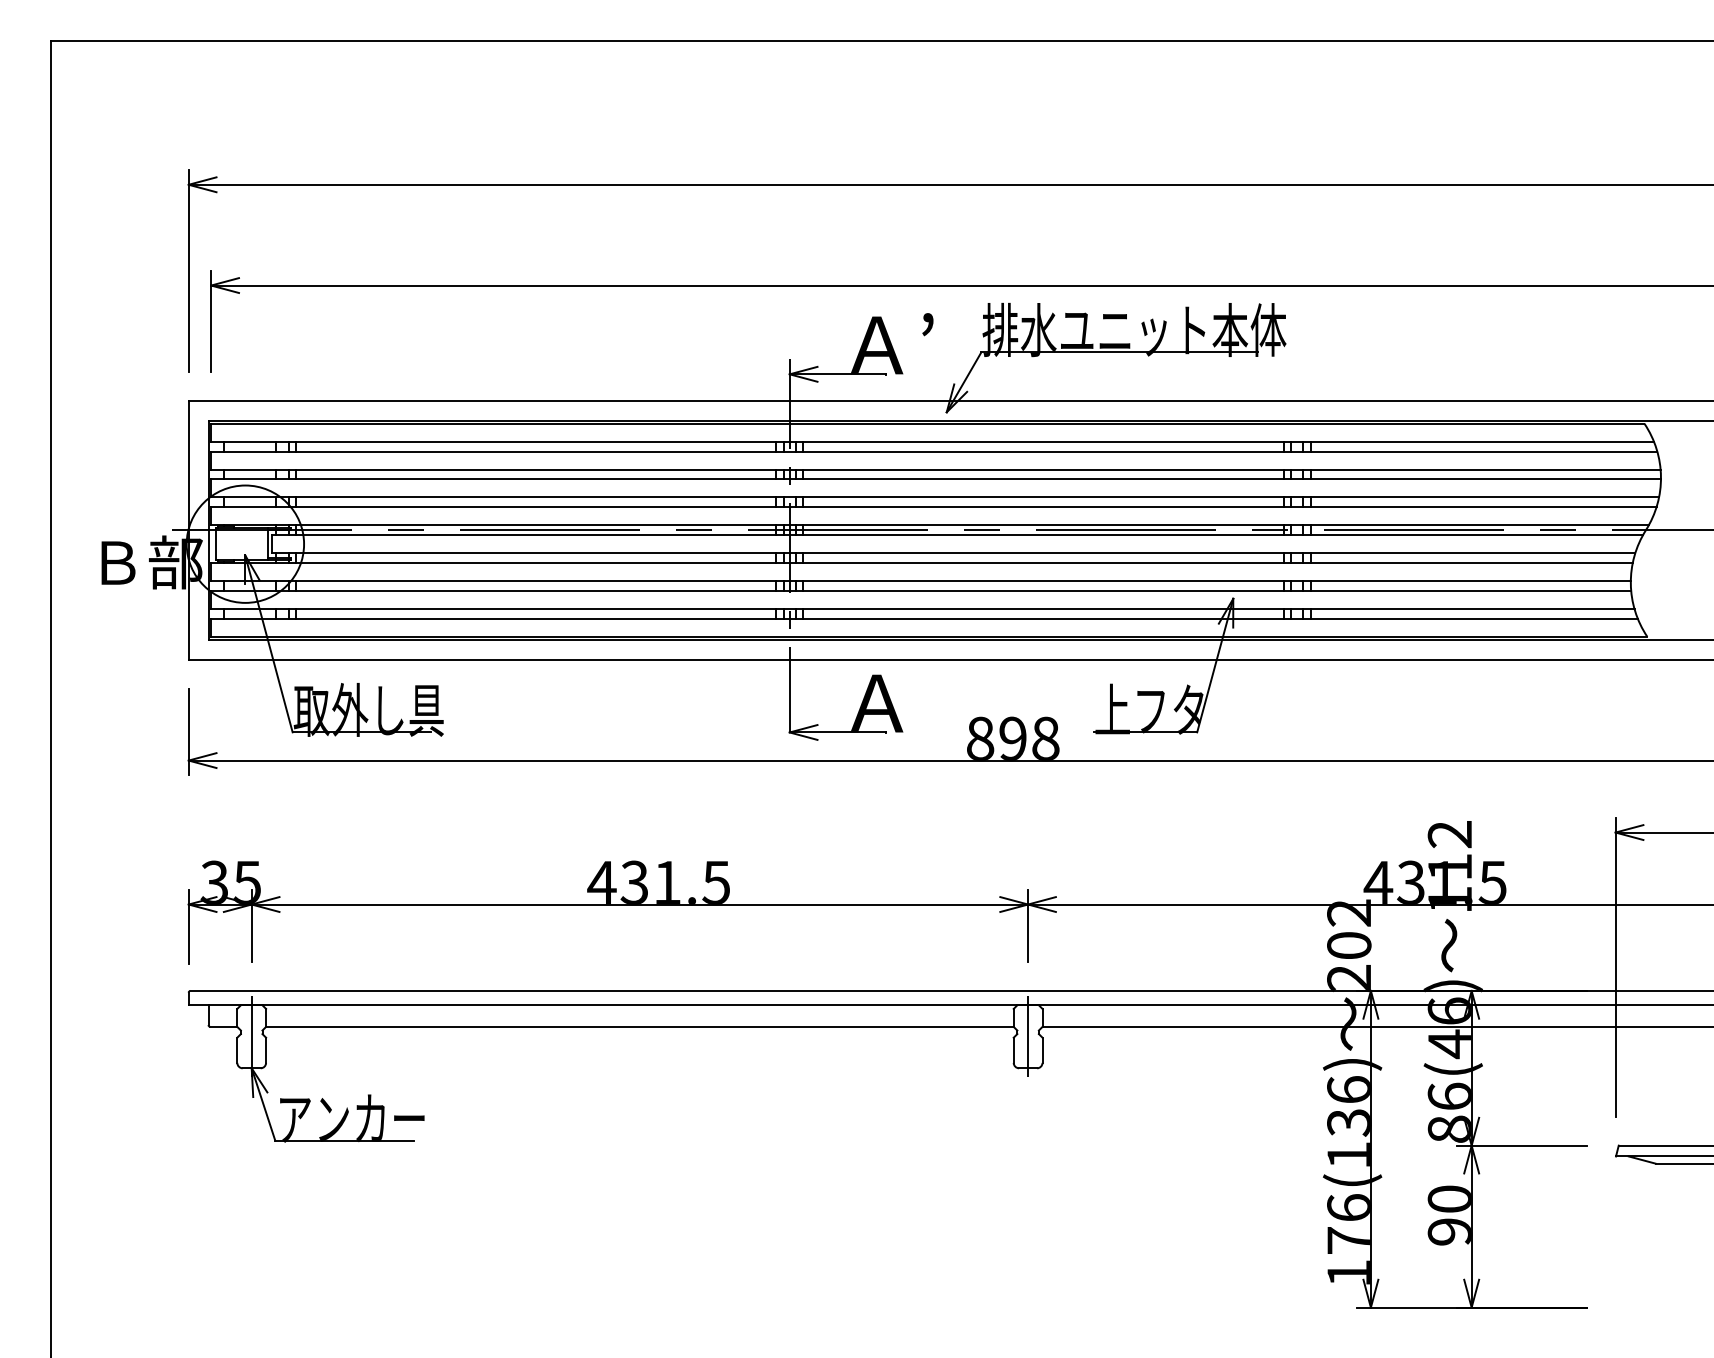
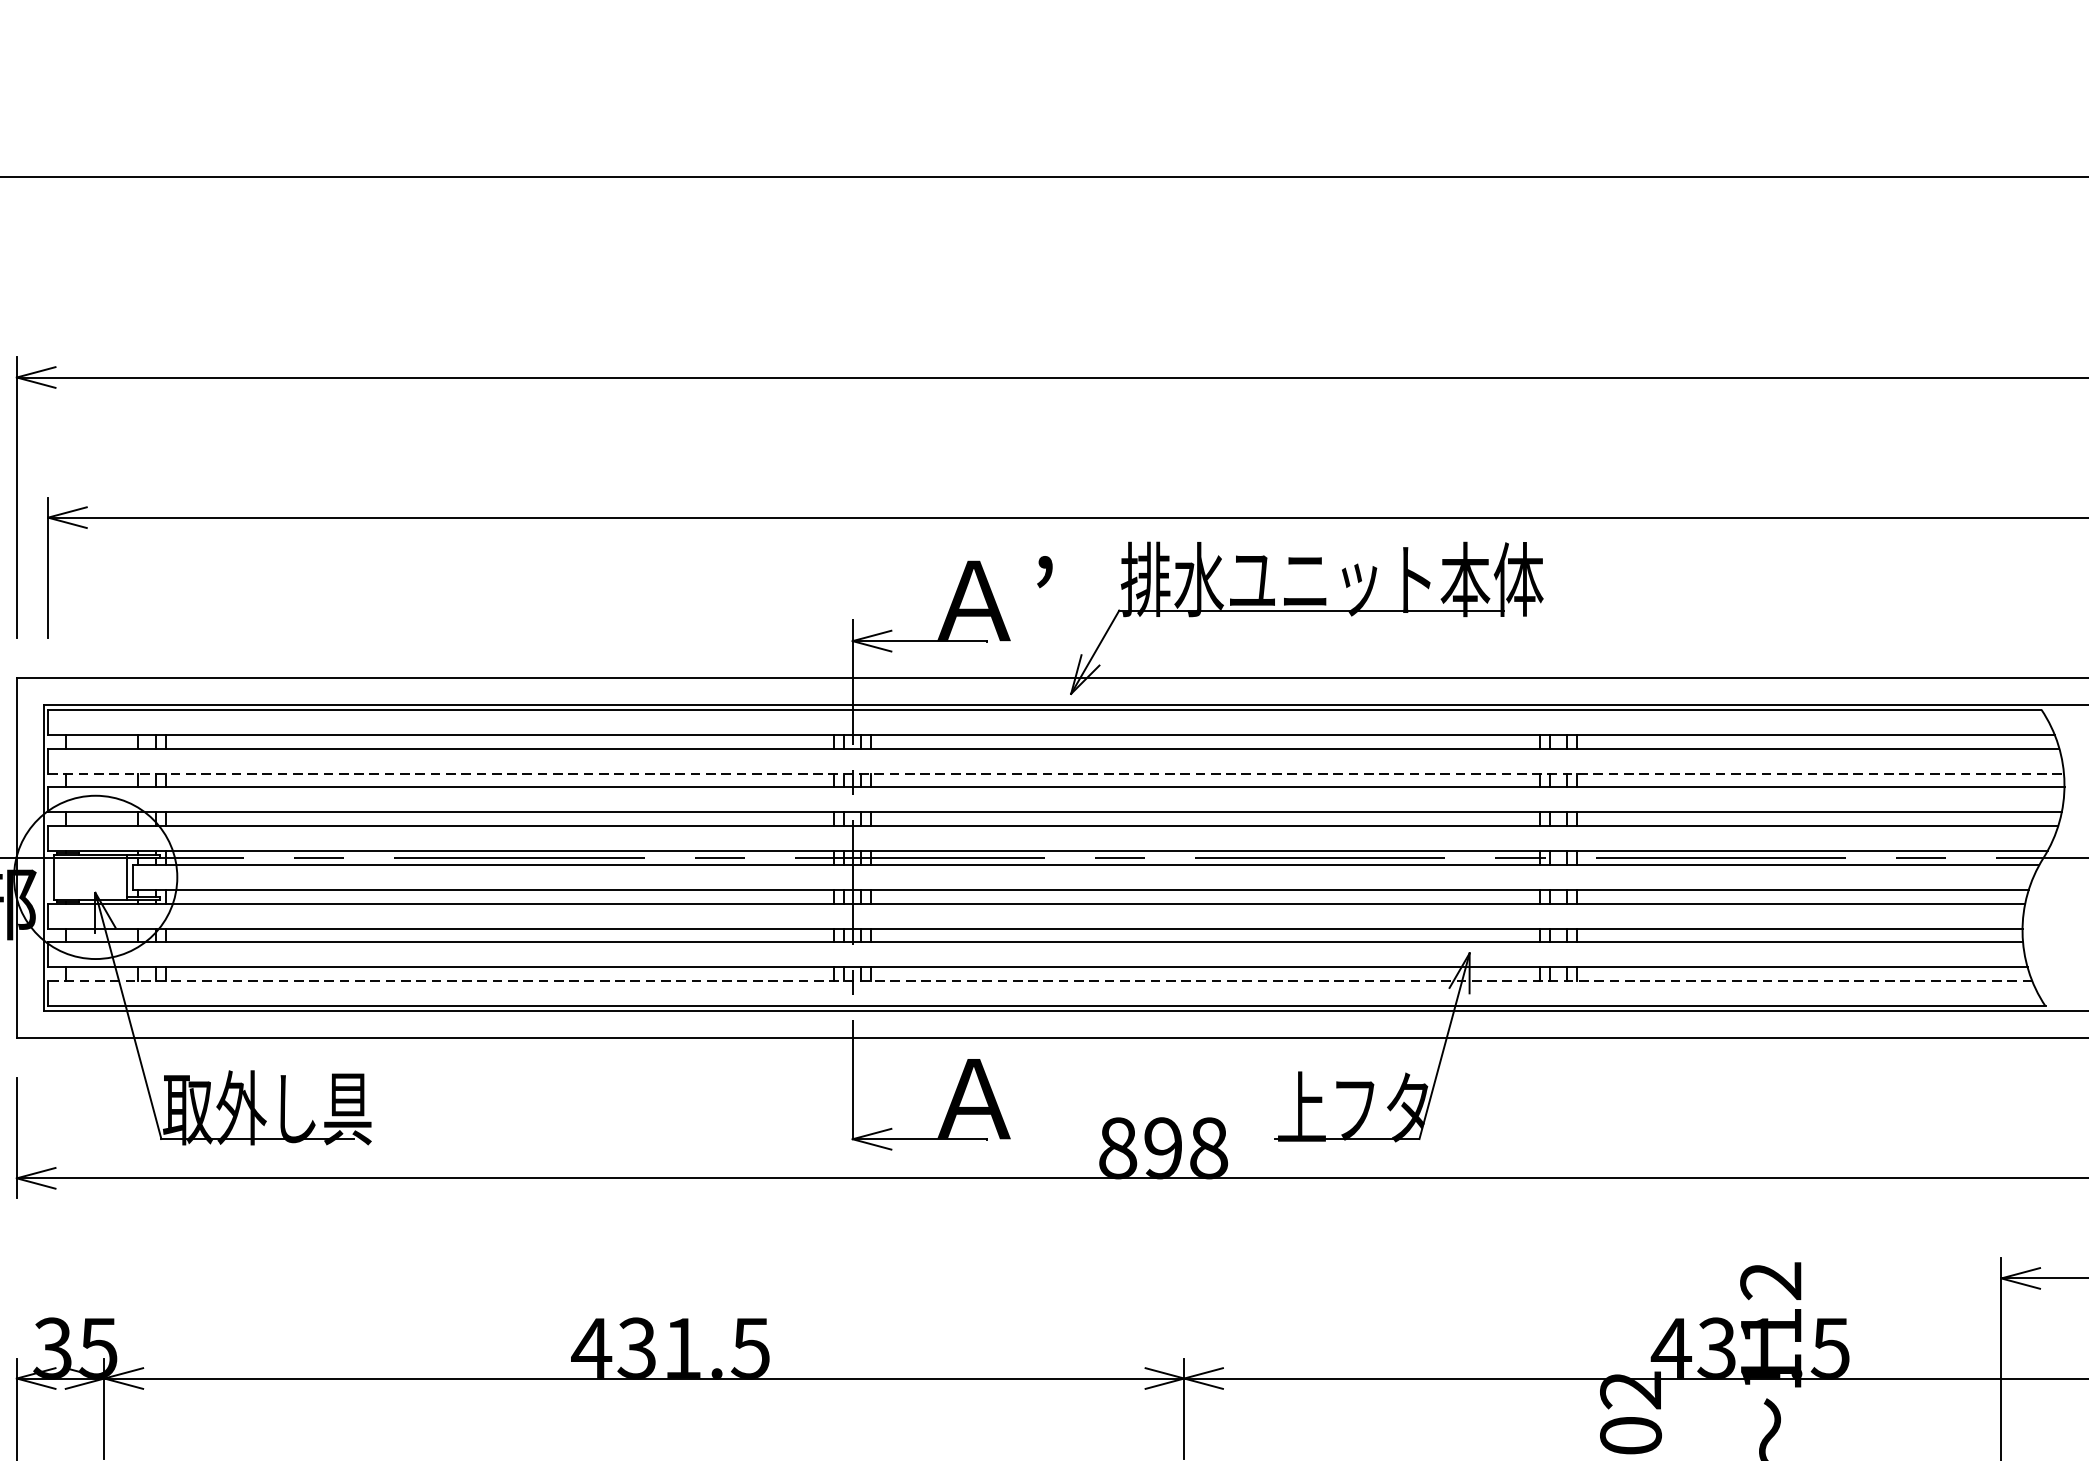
line: (935, 469) -> (1055, 773), solid -> dashed
line: (924, 618) -> (1040, 980), solid -> dashed

